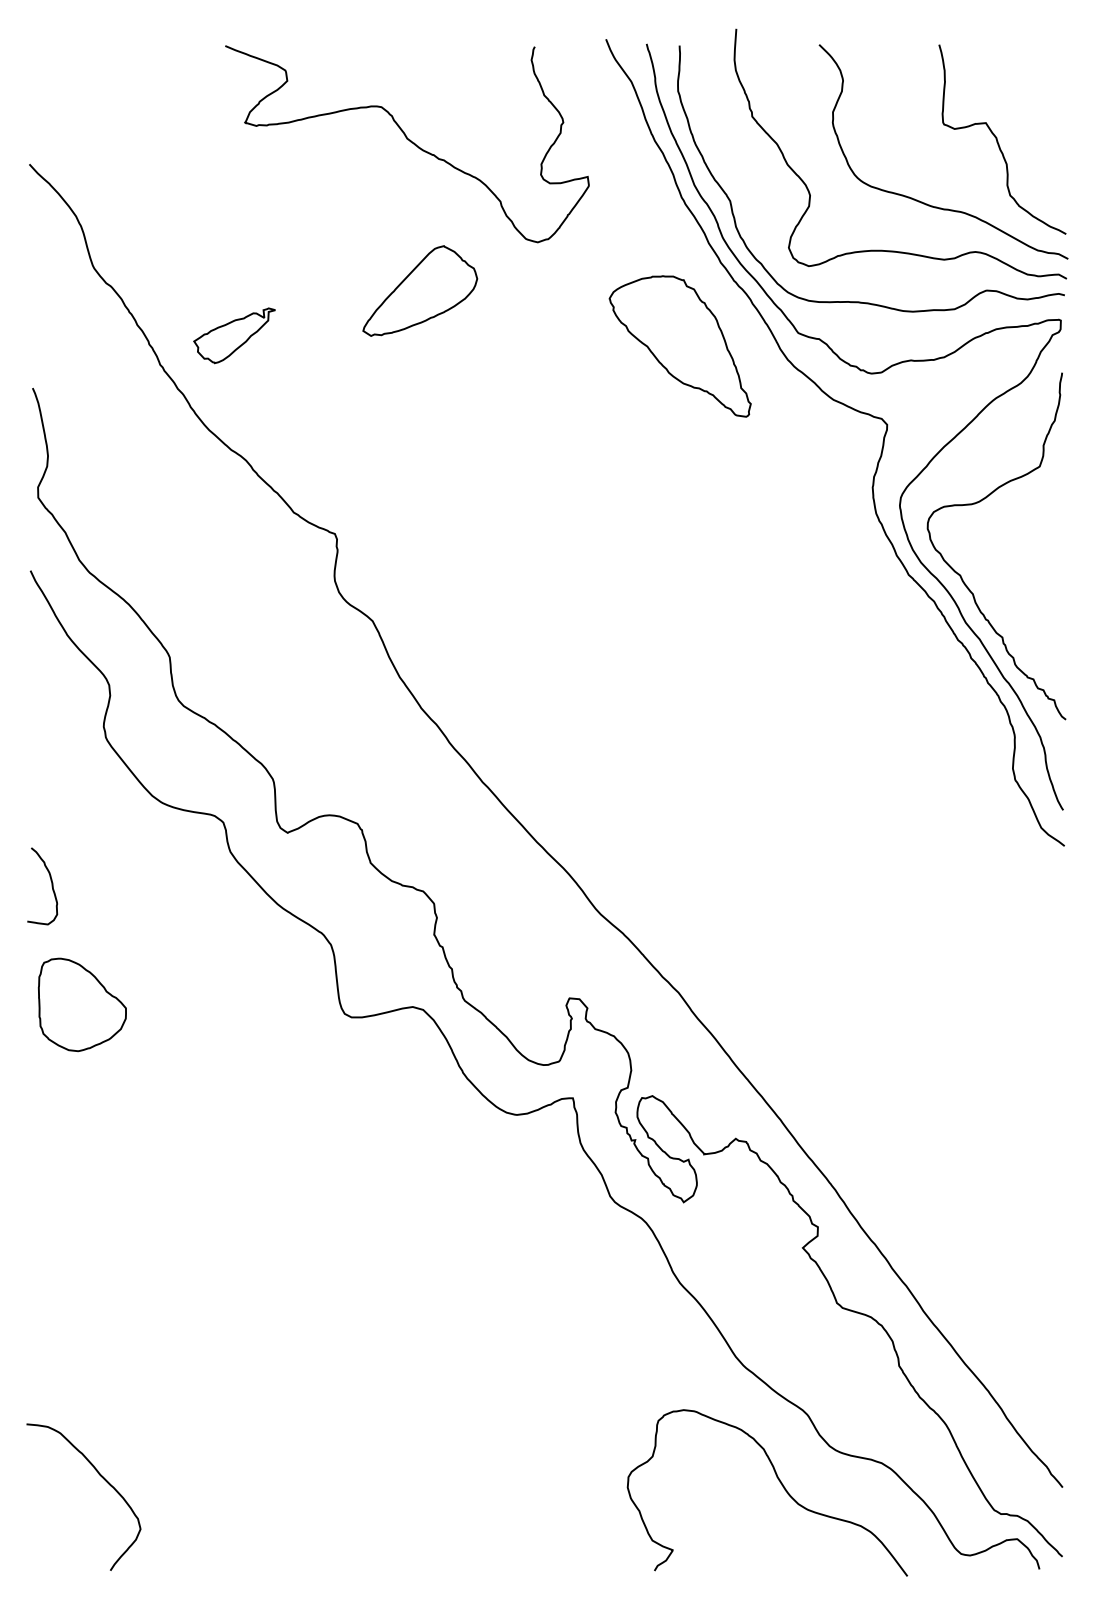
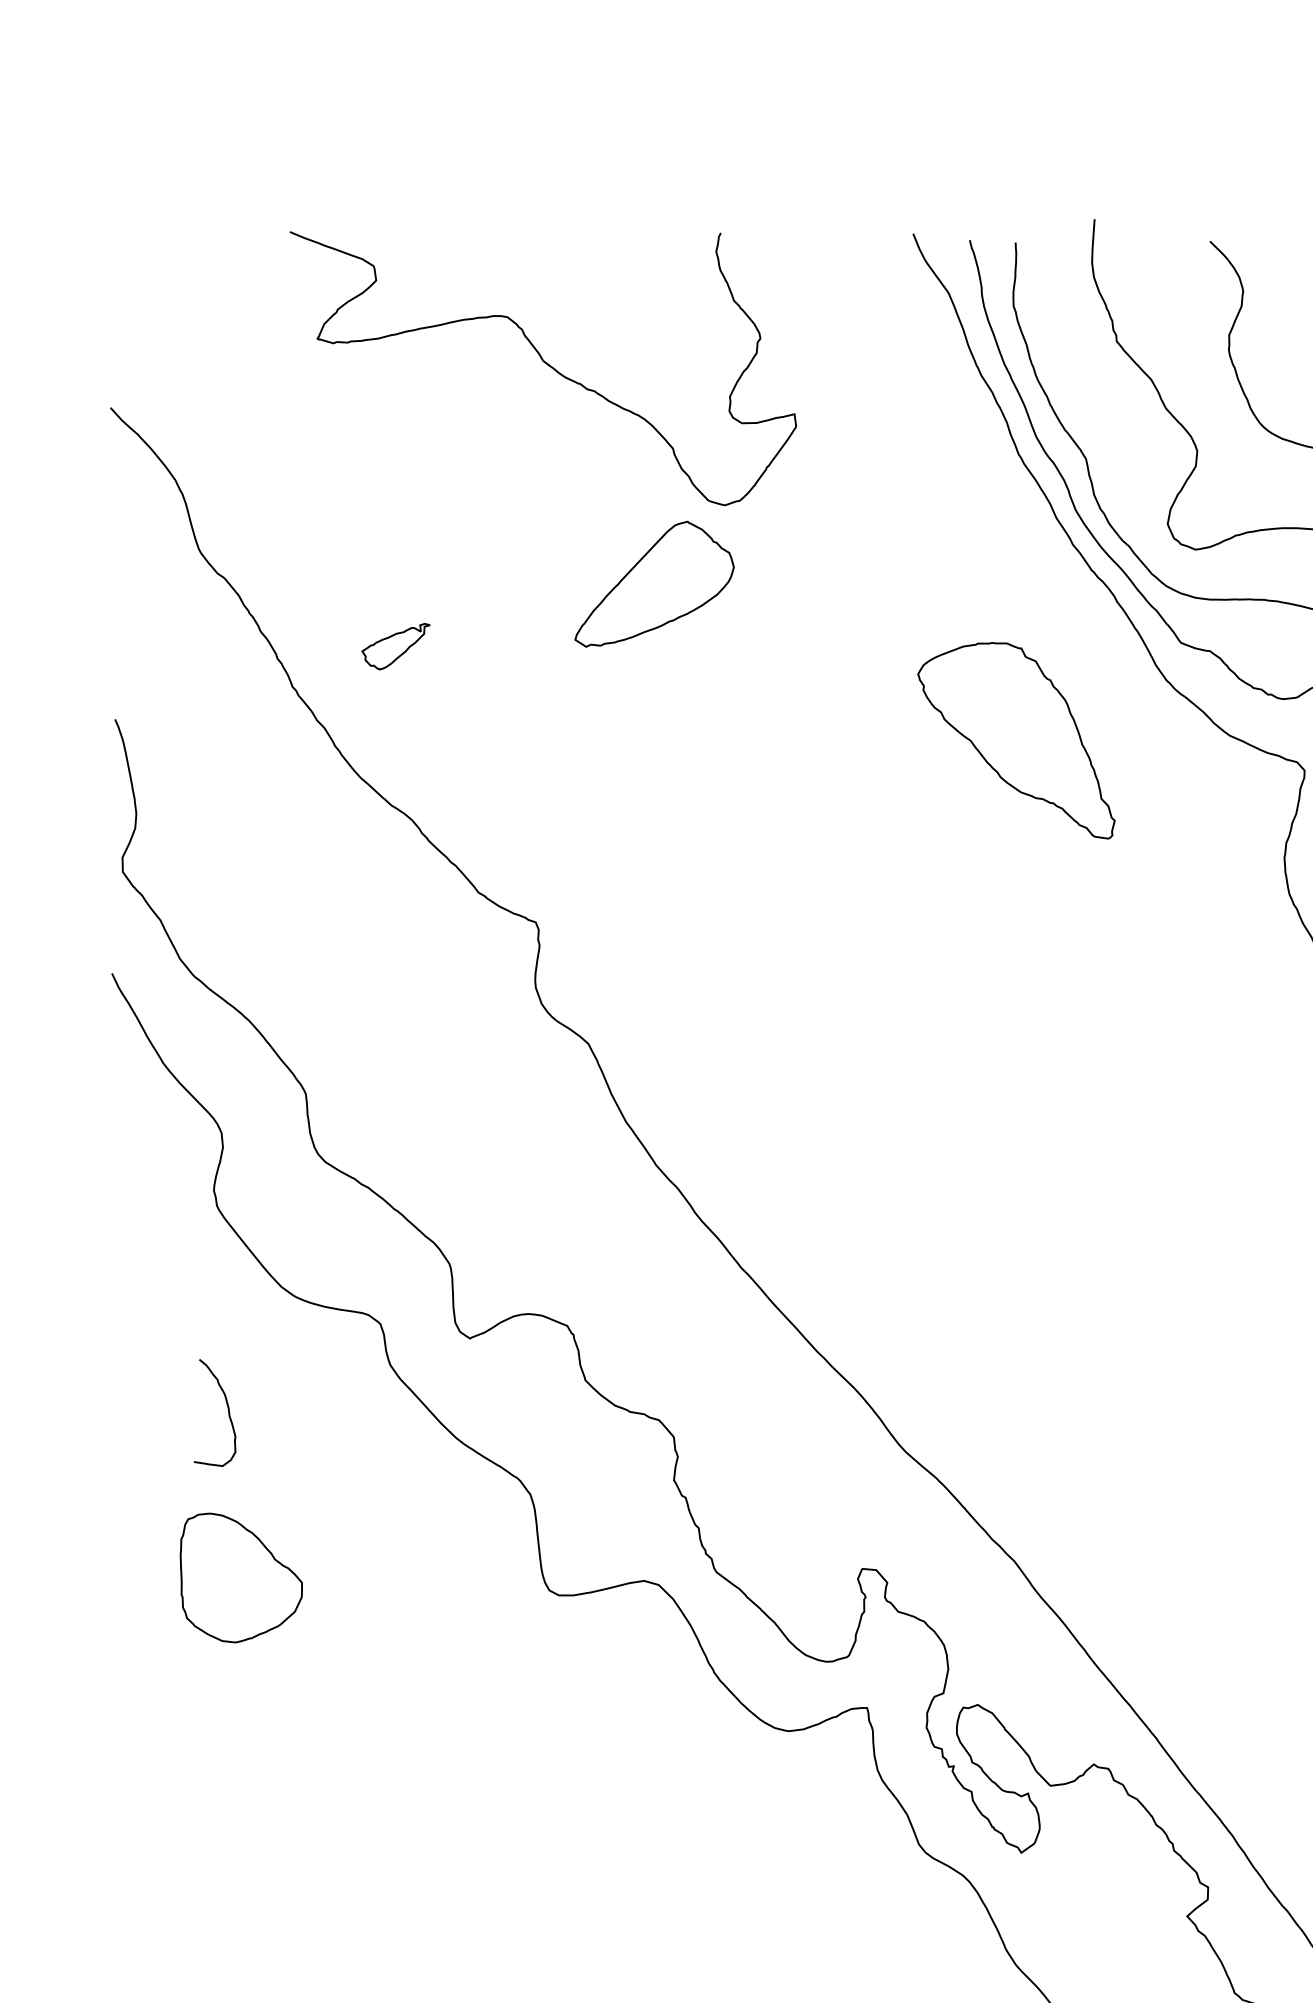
curve: (409, 141) -> (546, 364), moved
part: (234, 335) -> (395, 646), size x0.6
part: (679, 346) -> (1015, 740), moved
curve: (51, 886) -> (227, 1413), moved
part: (81, 1004) -> (240, 1577), moved

